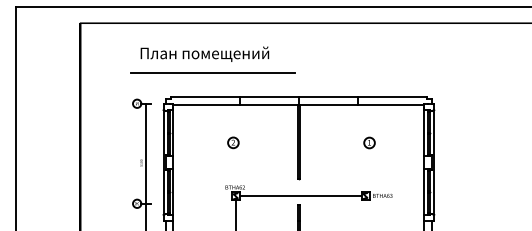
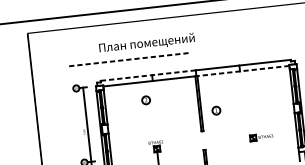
text: (204, 53) -> (146, 42), moved
line: (213, 73) -> (130, 59), solid -> dashed
line: (234, 97) -> (148, 75), solid -> dashed
line: (361, 105) -> (242, 71), solid -> dashed
part: (233, 142) -> (146, 100), moved
part: (369, 142) -> (216, 110), moved
line: (300, 196) -> (205, 143), removed

